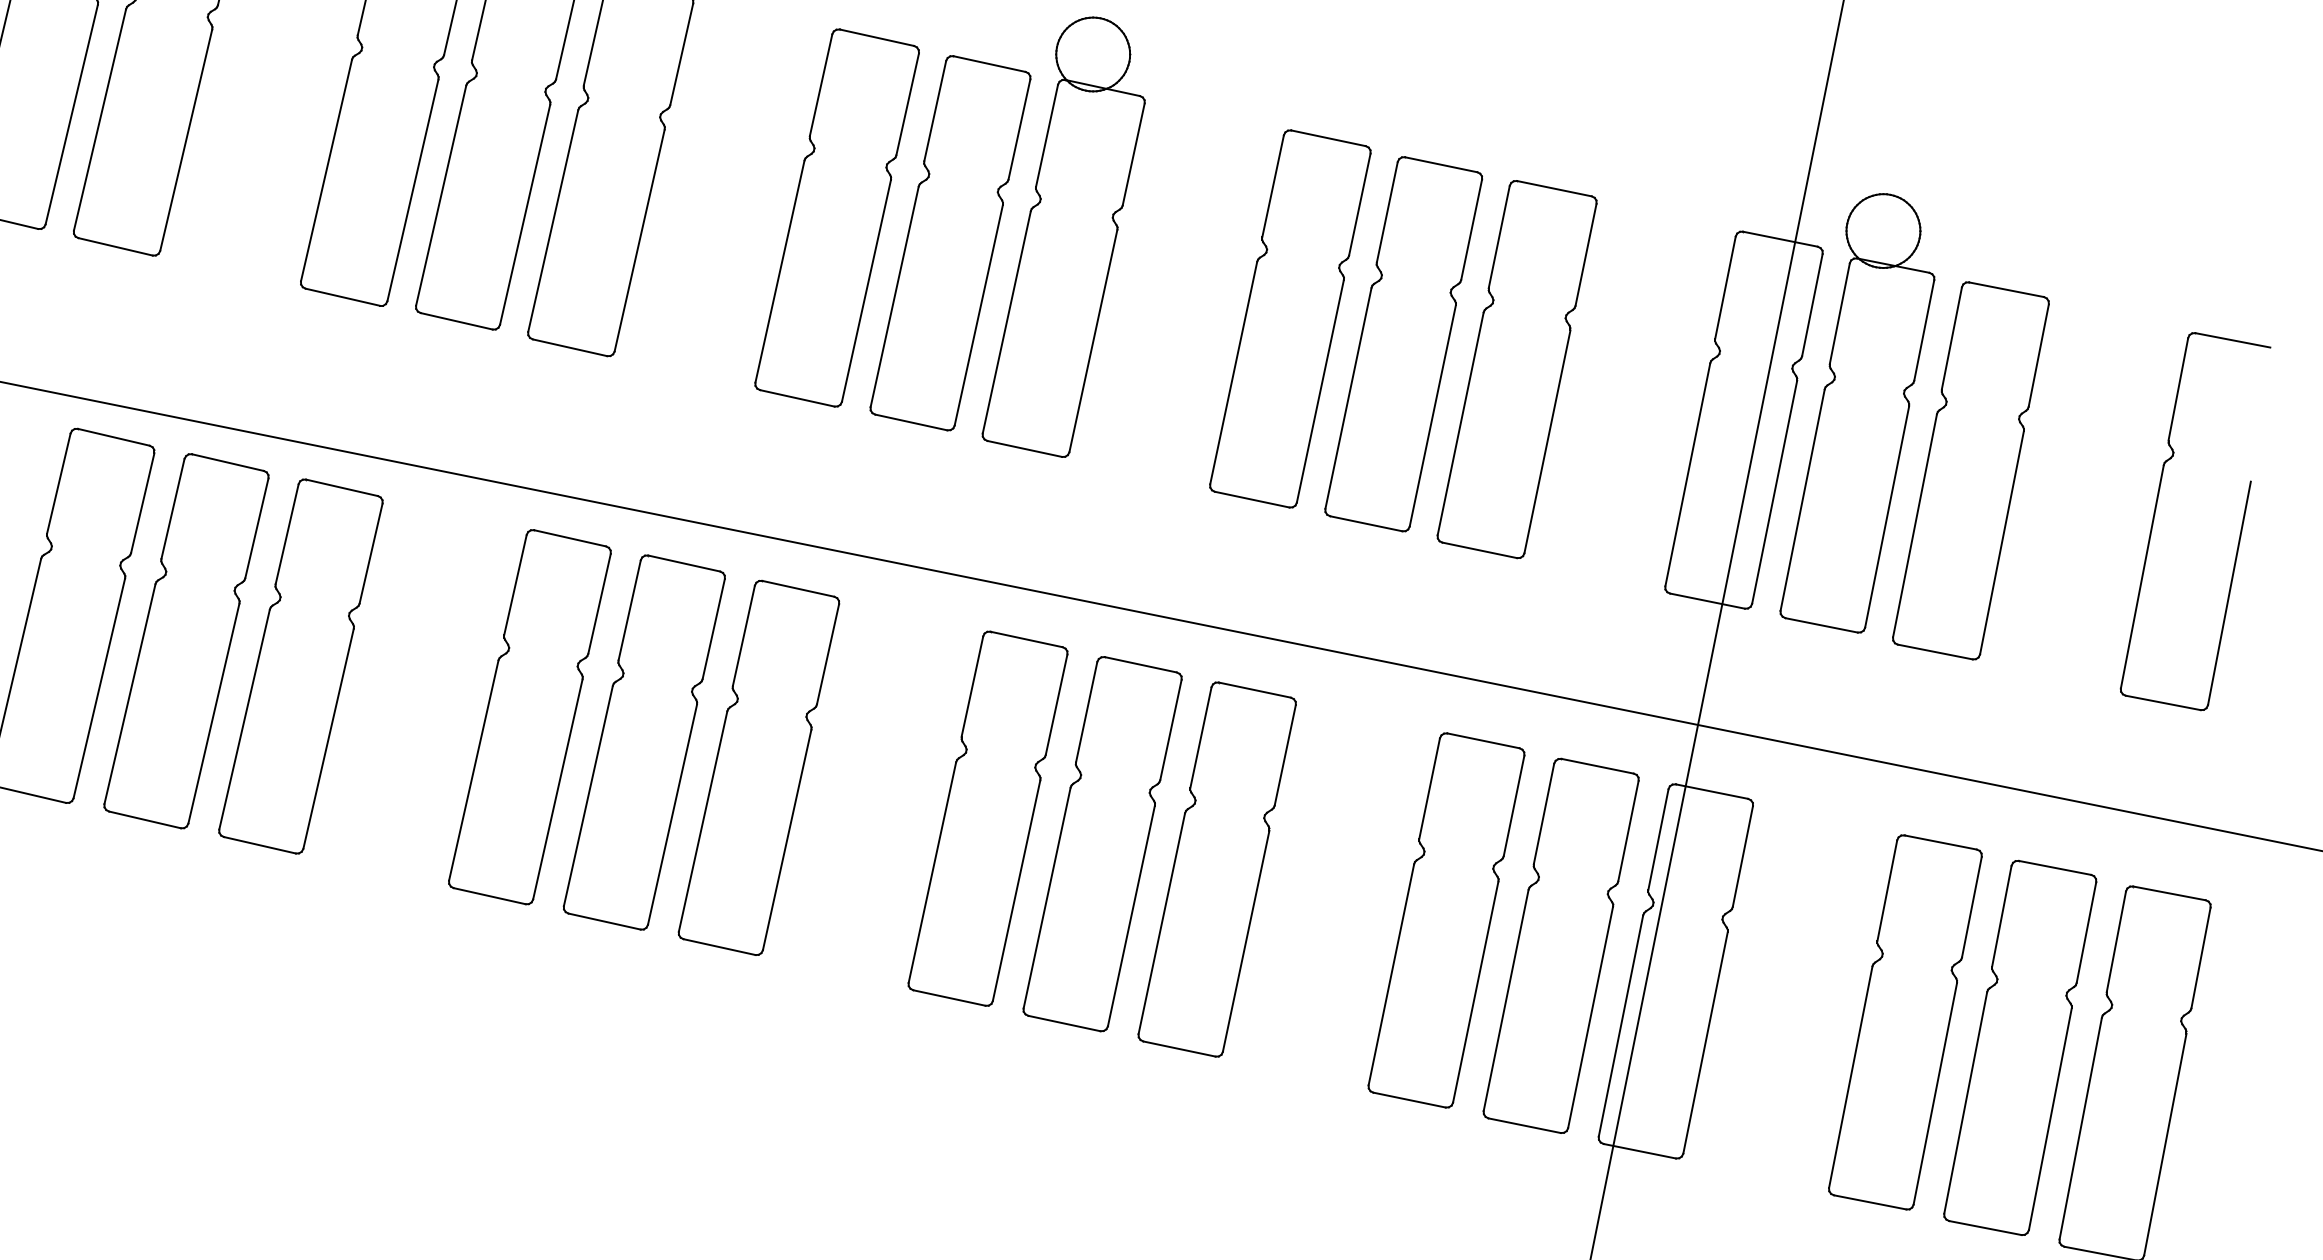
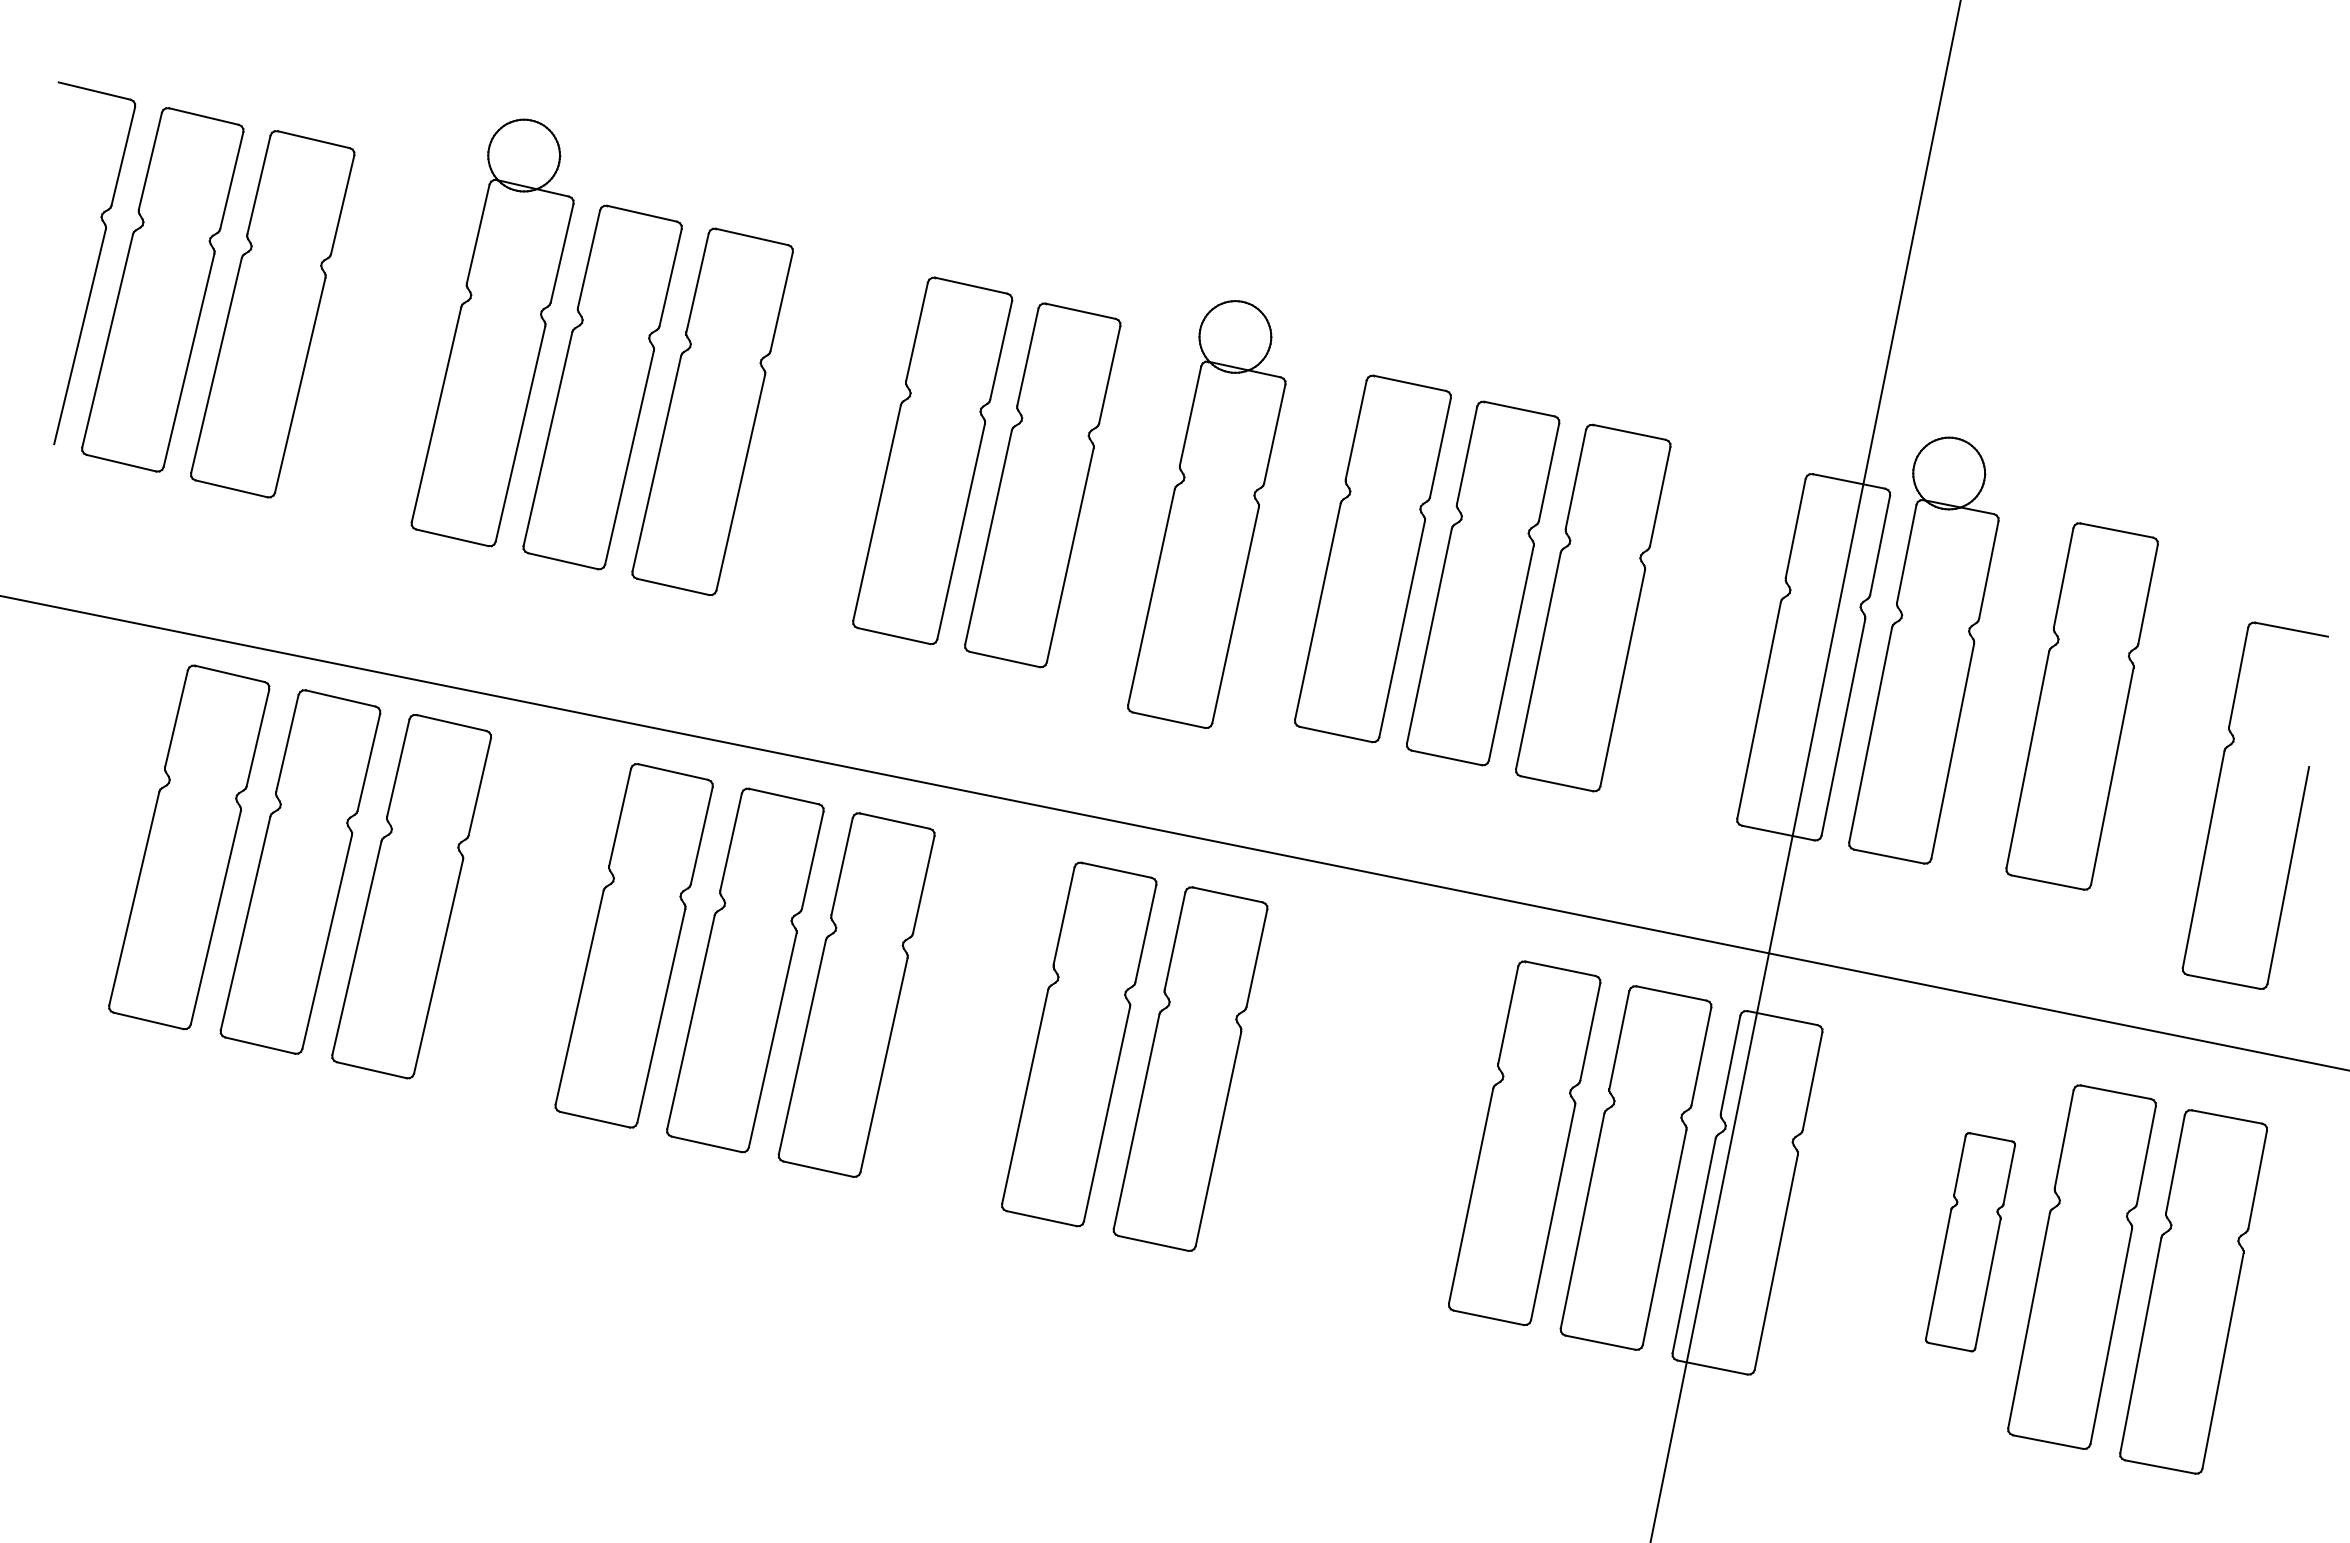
part: (1063, 237) -> (1206, 514), moved
part: (1970, 470) -> (2081, 706), moved
part: (2155, 515) -> (2216, 799), moved
part: (1216, 869) -> (1301, 1093), removed
part: (1905, 1021) -> (1970, 1241), size x0.6

